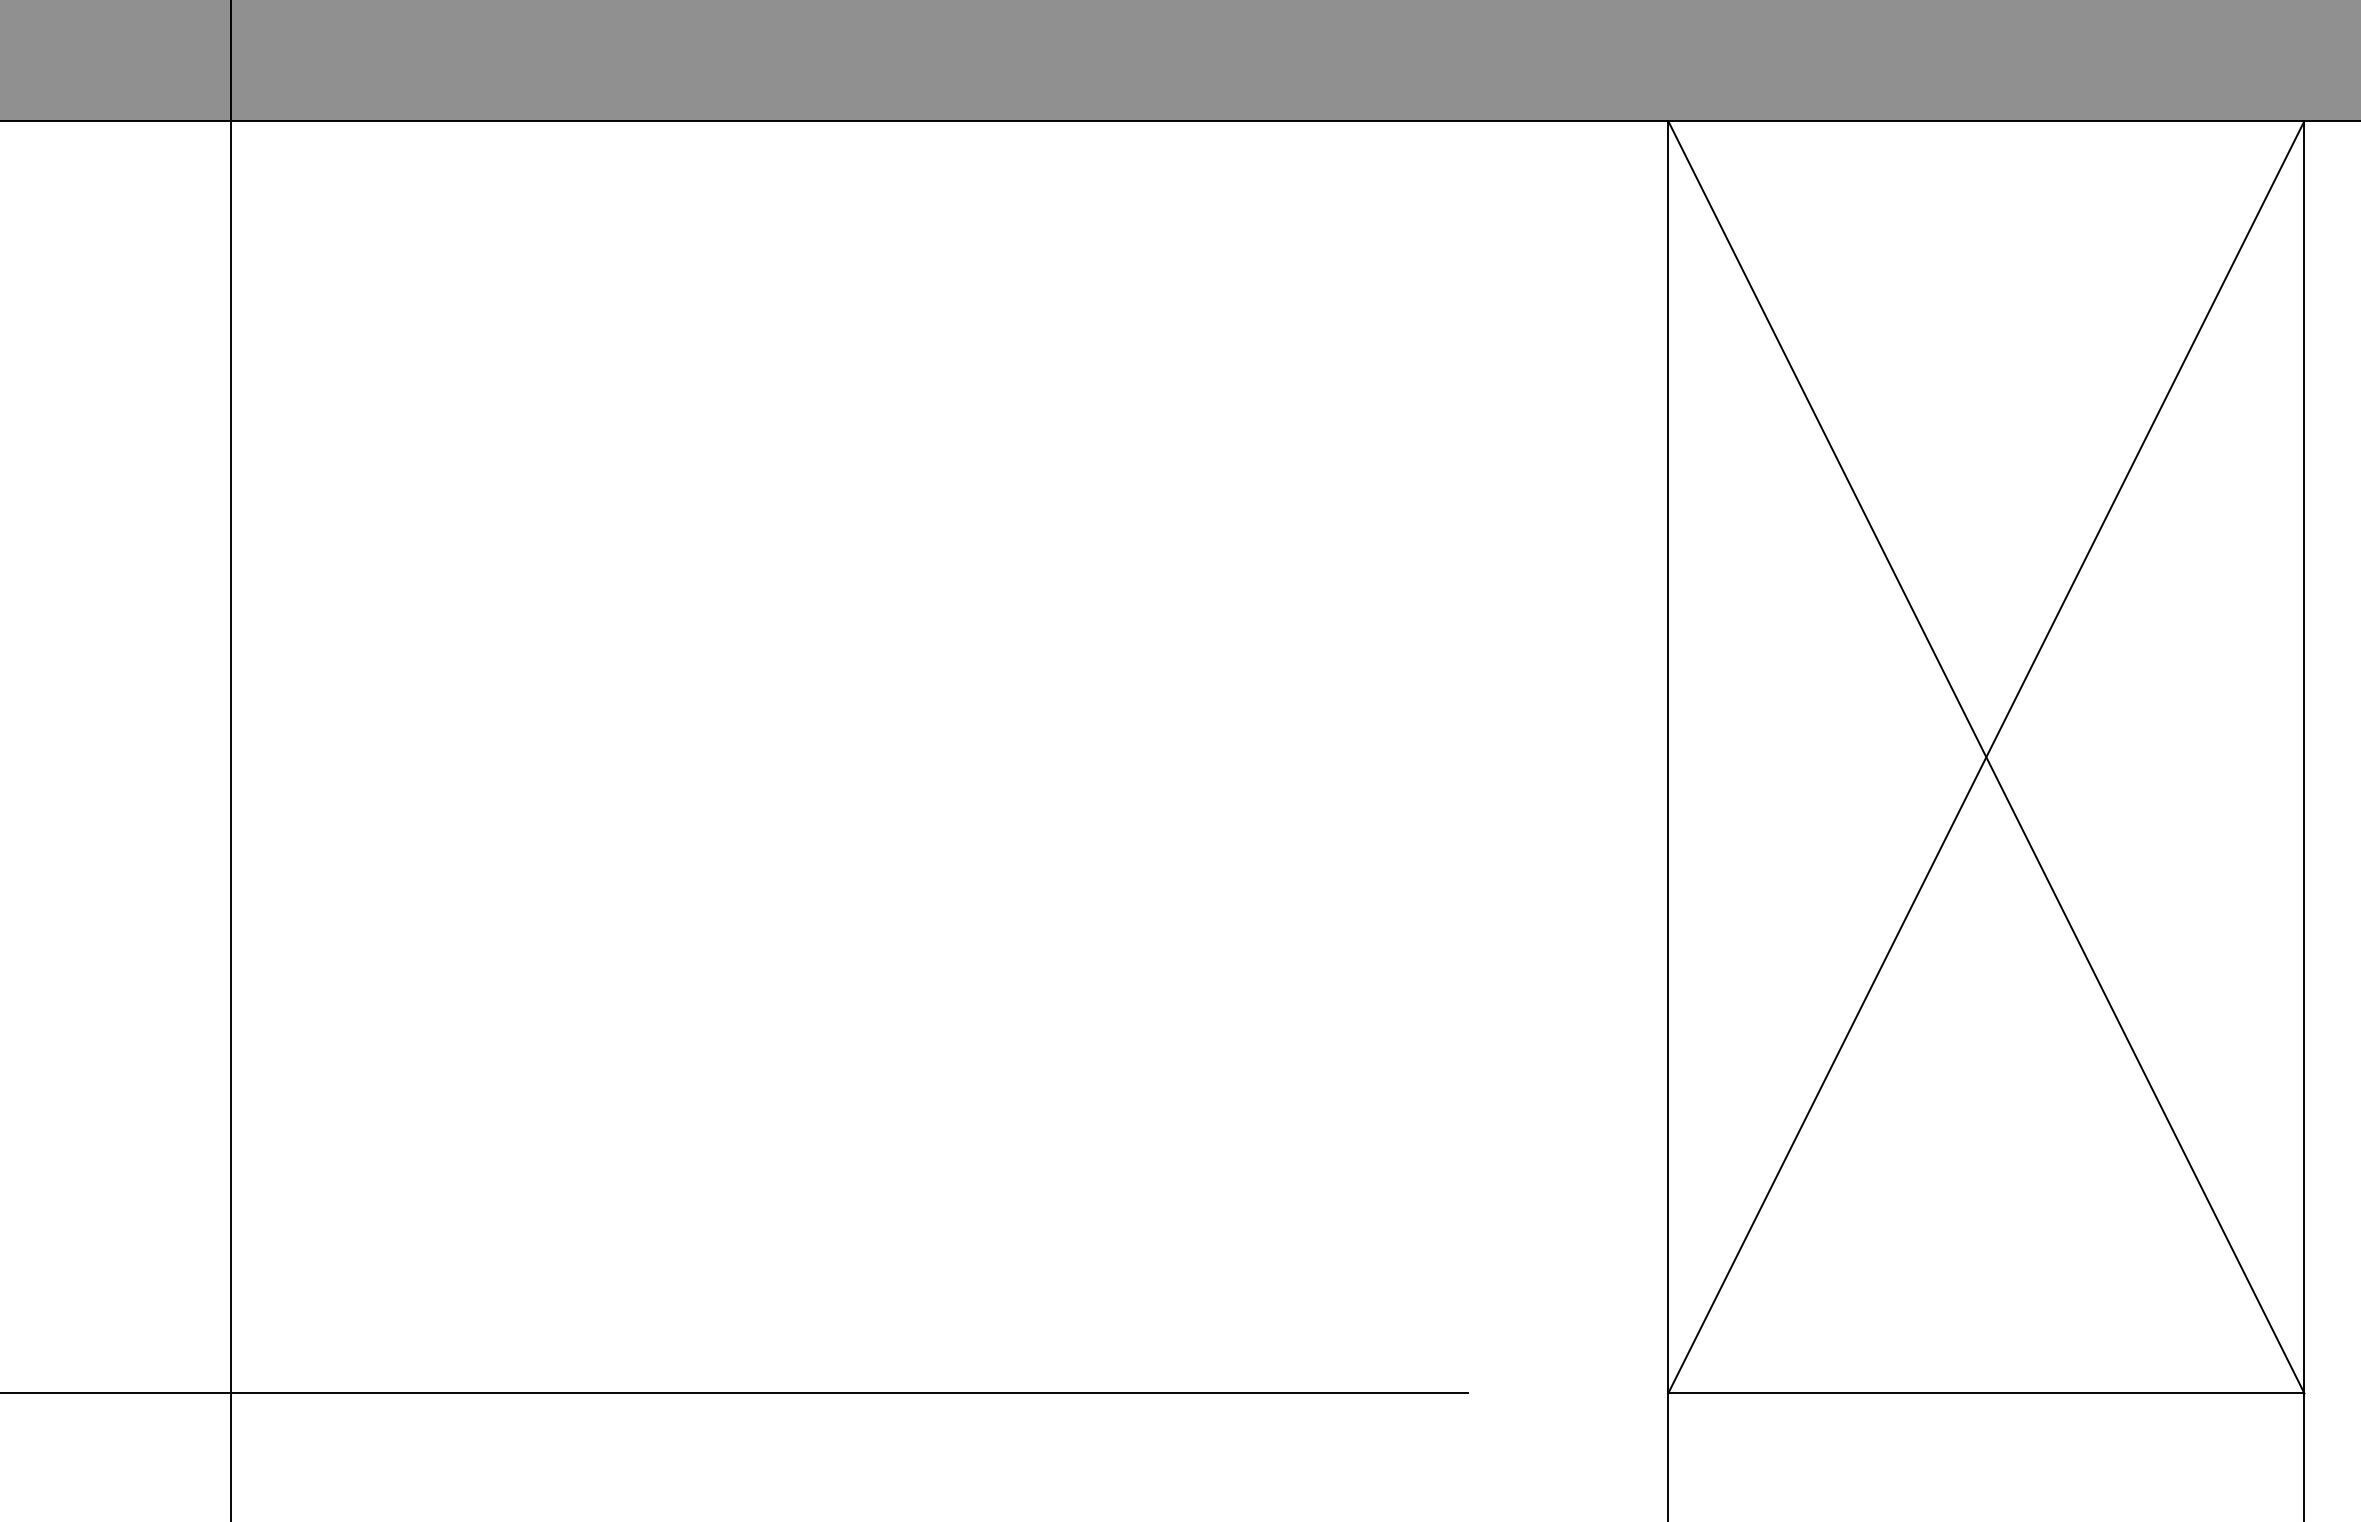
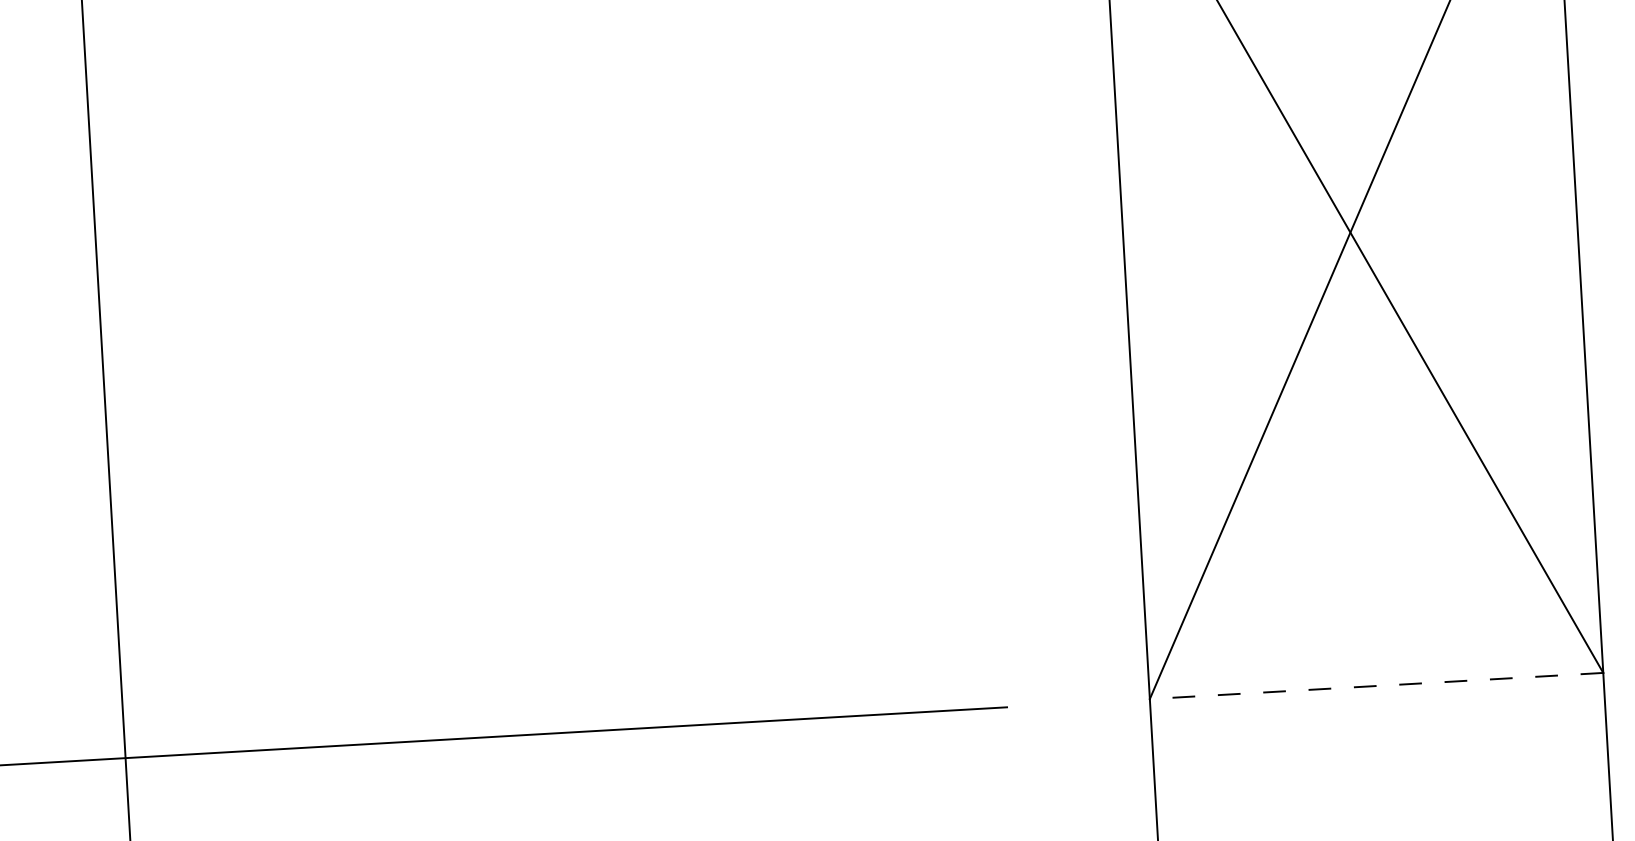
line: (1985, 1393) -> (1375, 686), solid -> dashed

